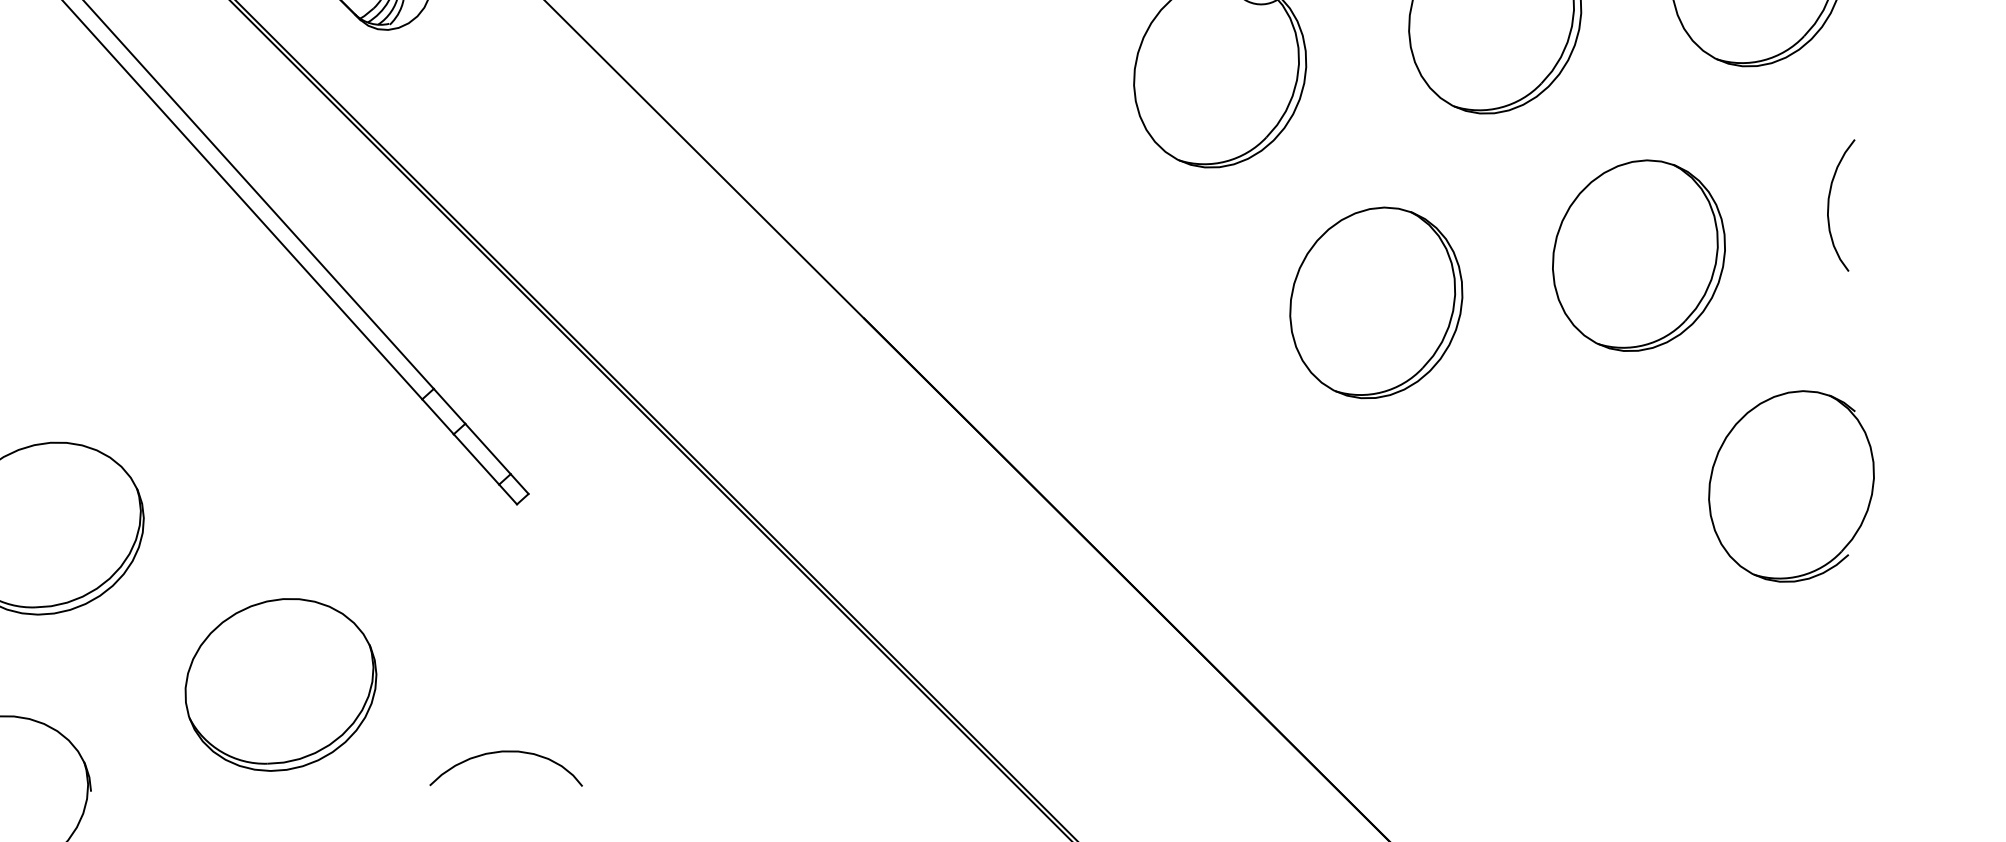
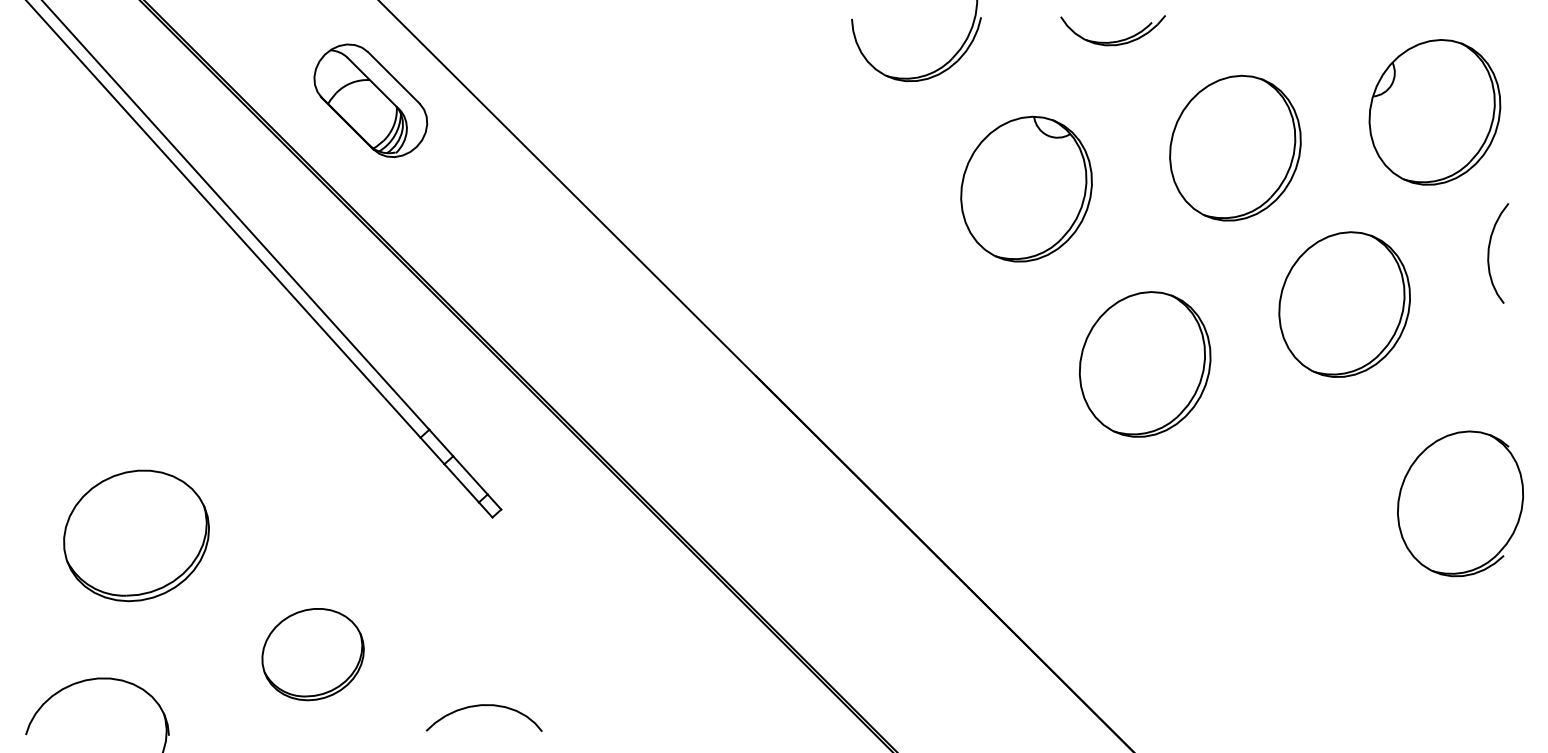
curve: (1829, 205) -> (1489, 253), moved
part: (1638, 255) -> (1344, 304), moved
part: (280, 684) -> (312, 654), size x0.7

